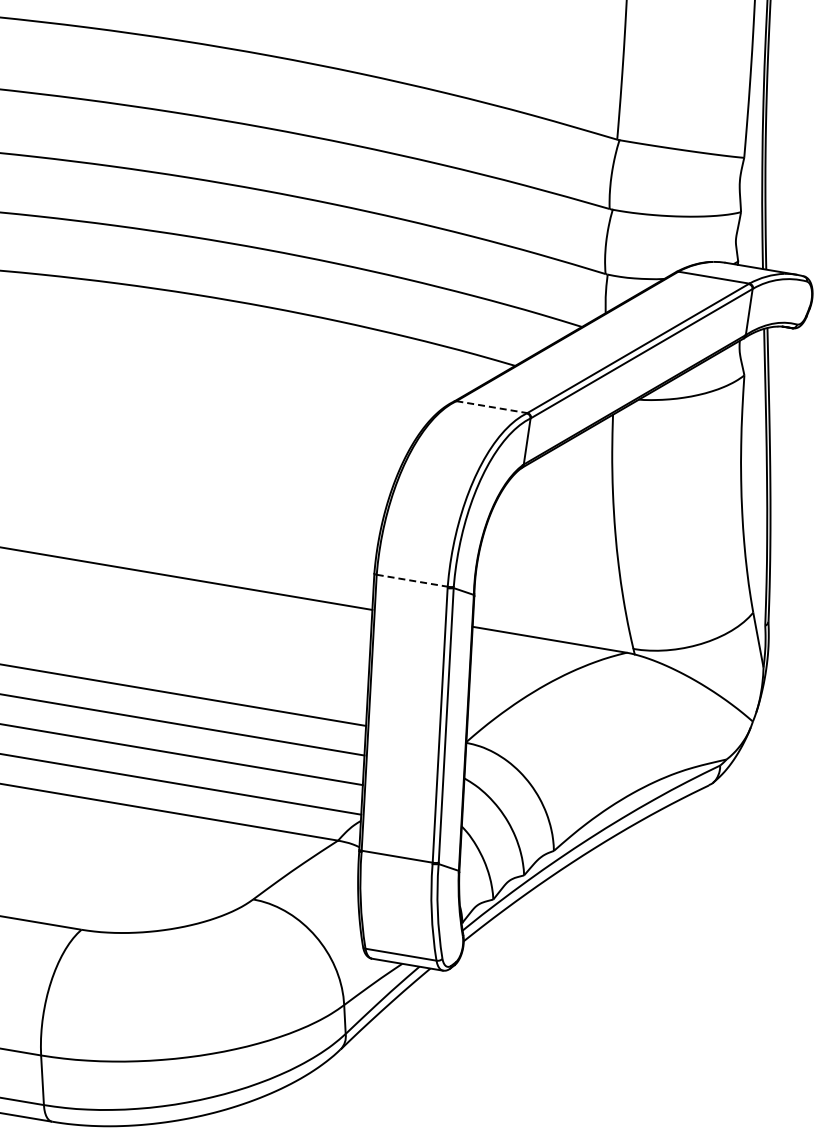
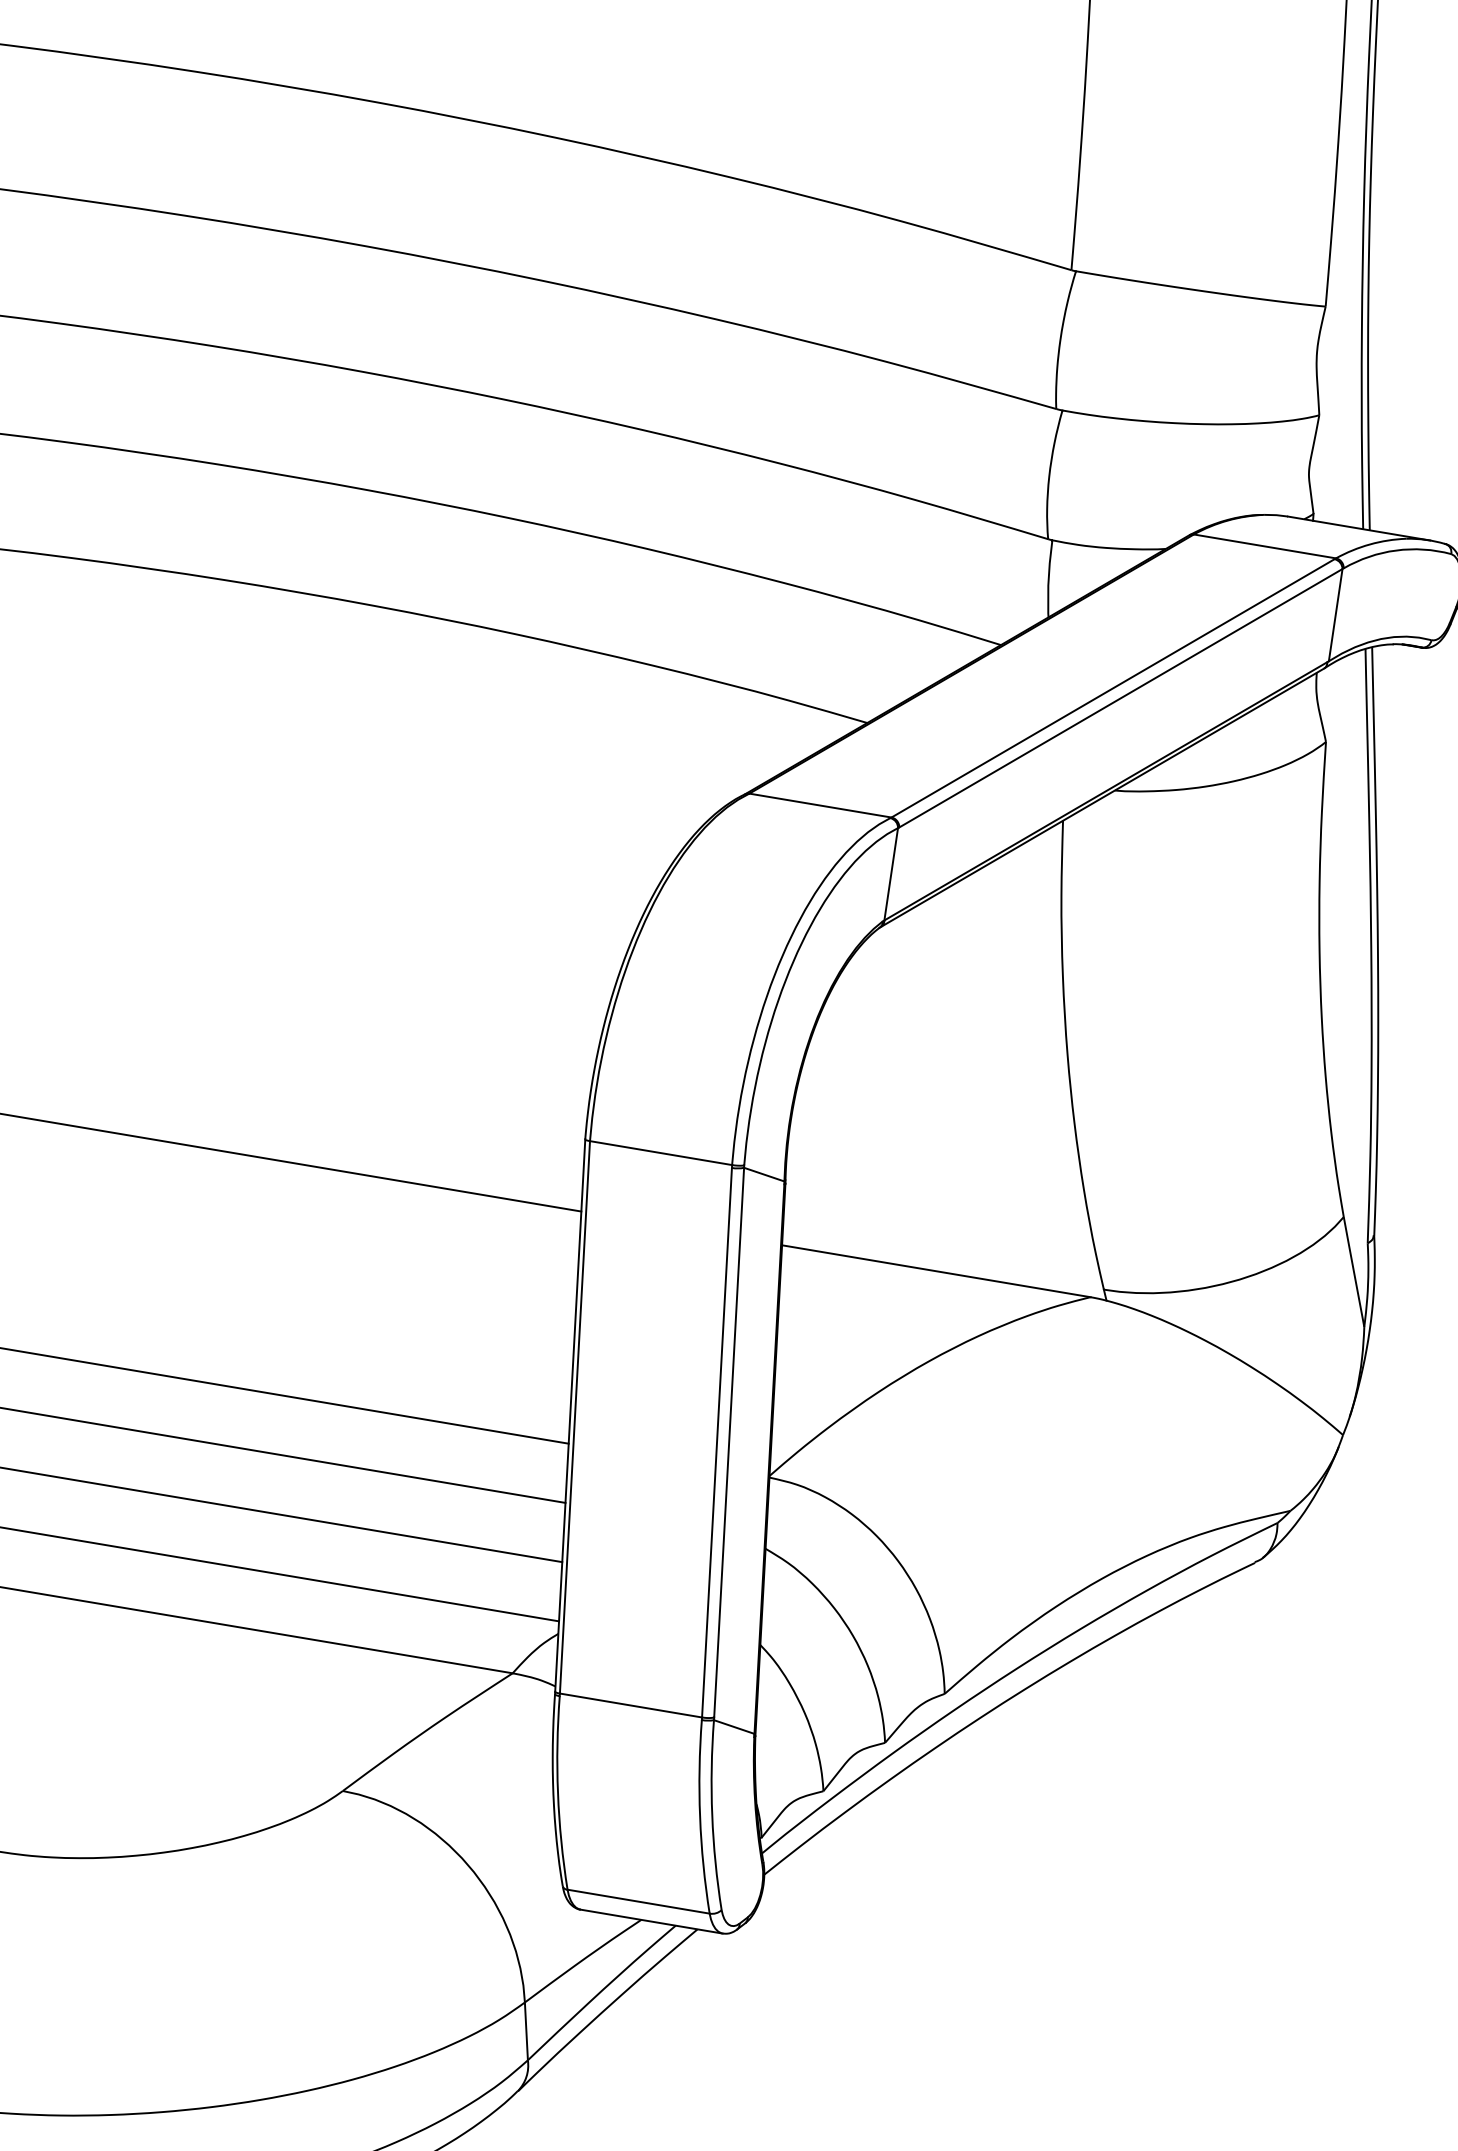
line: (492, 407) -> (821, 806), dashed -> solid
line: (412, 580) -> (661, 1152), dashed -> solid

